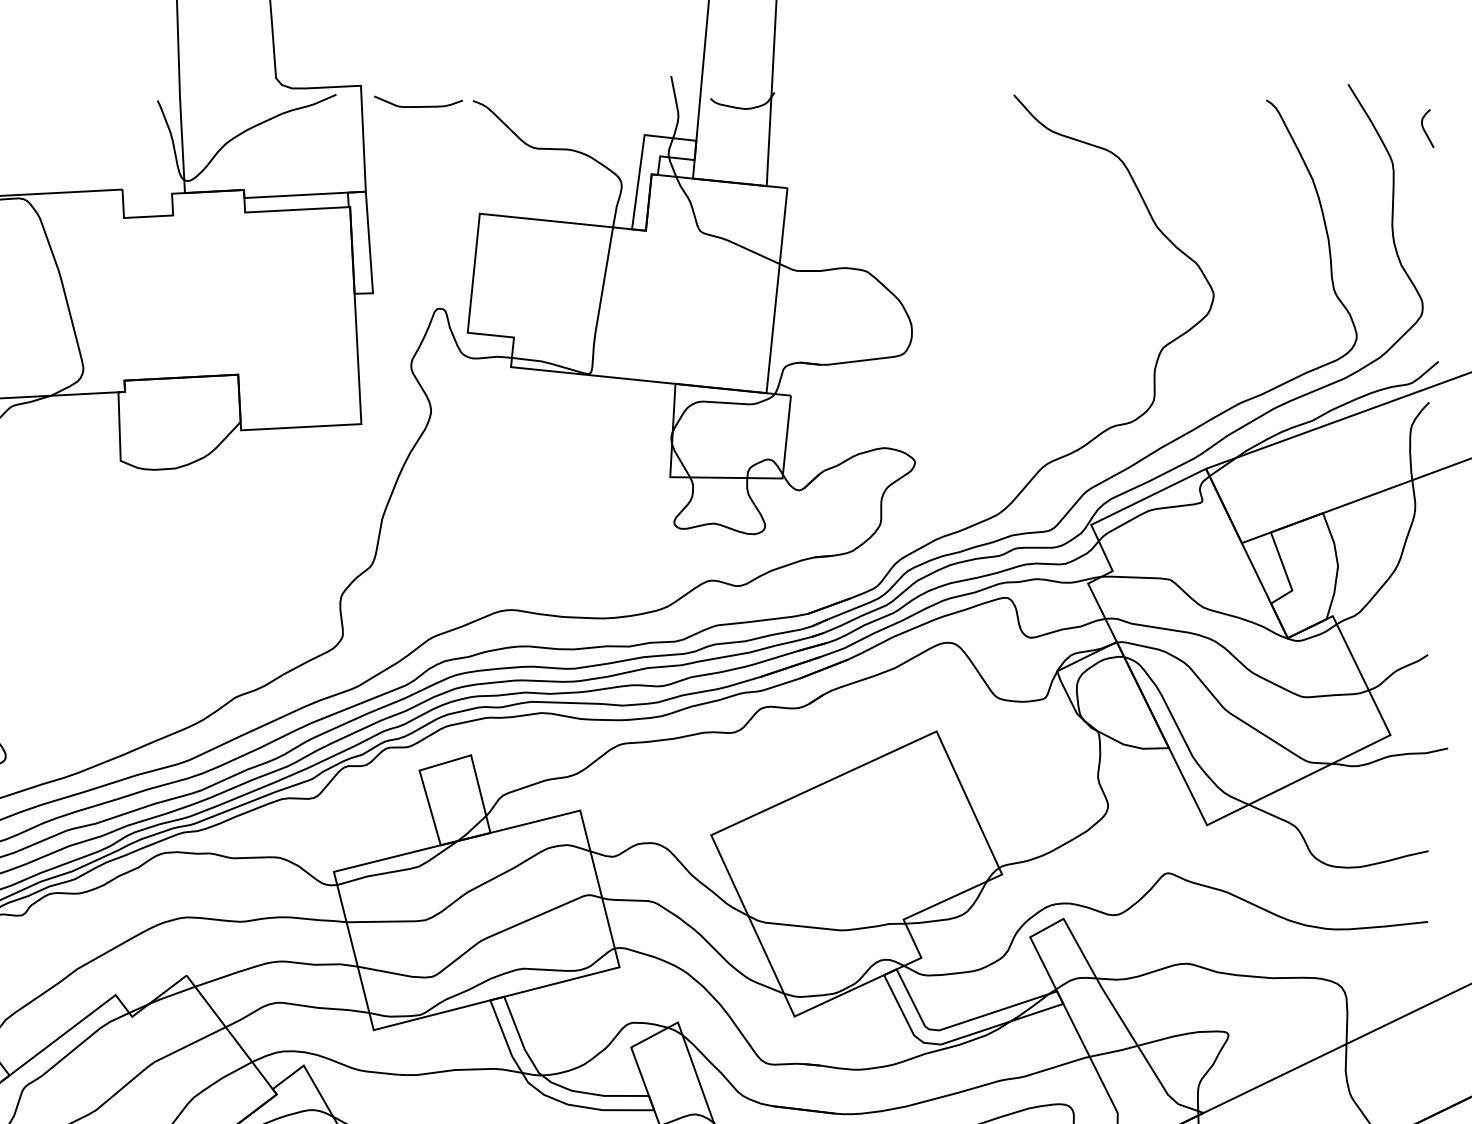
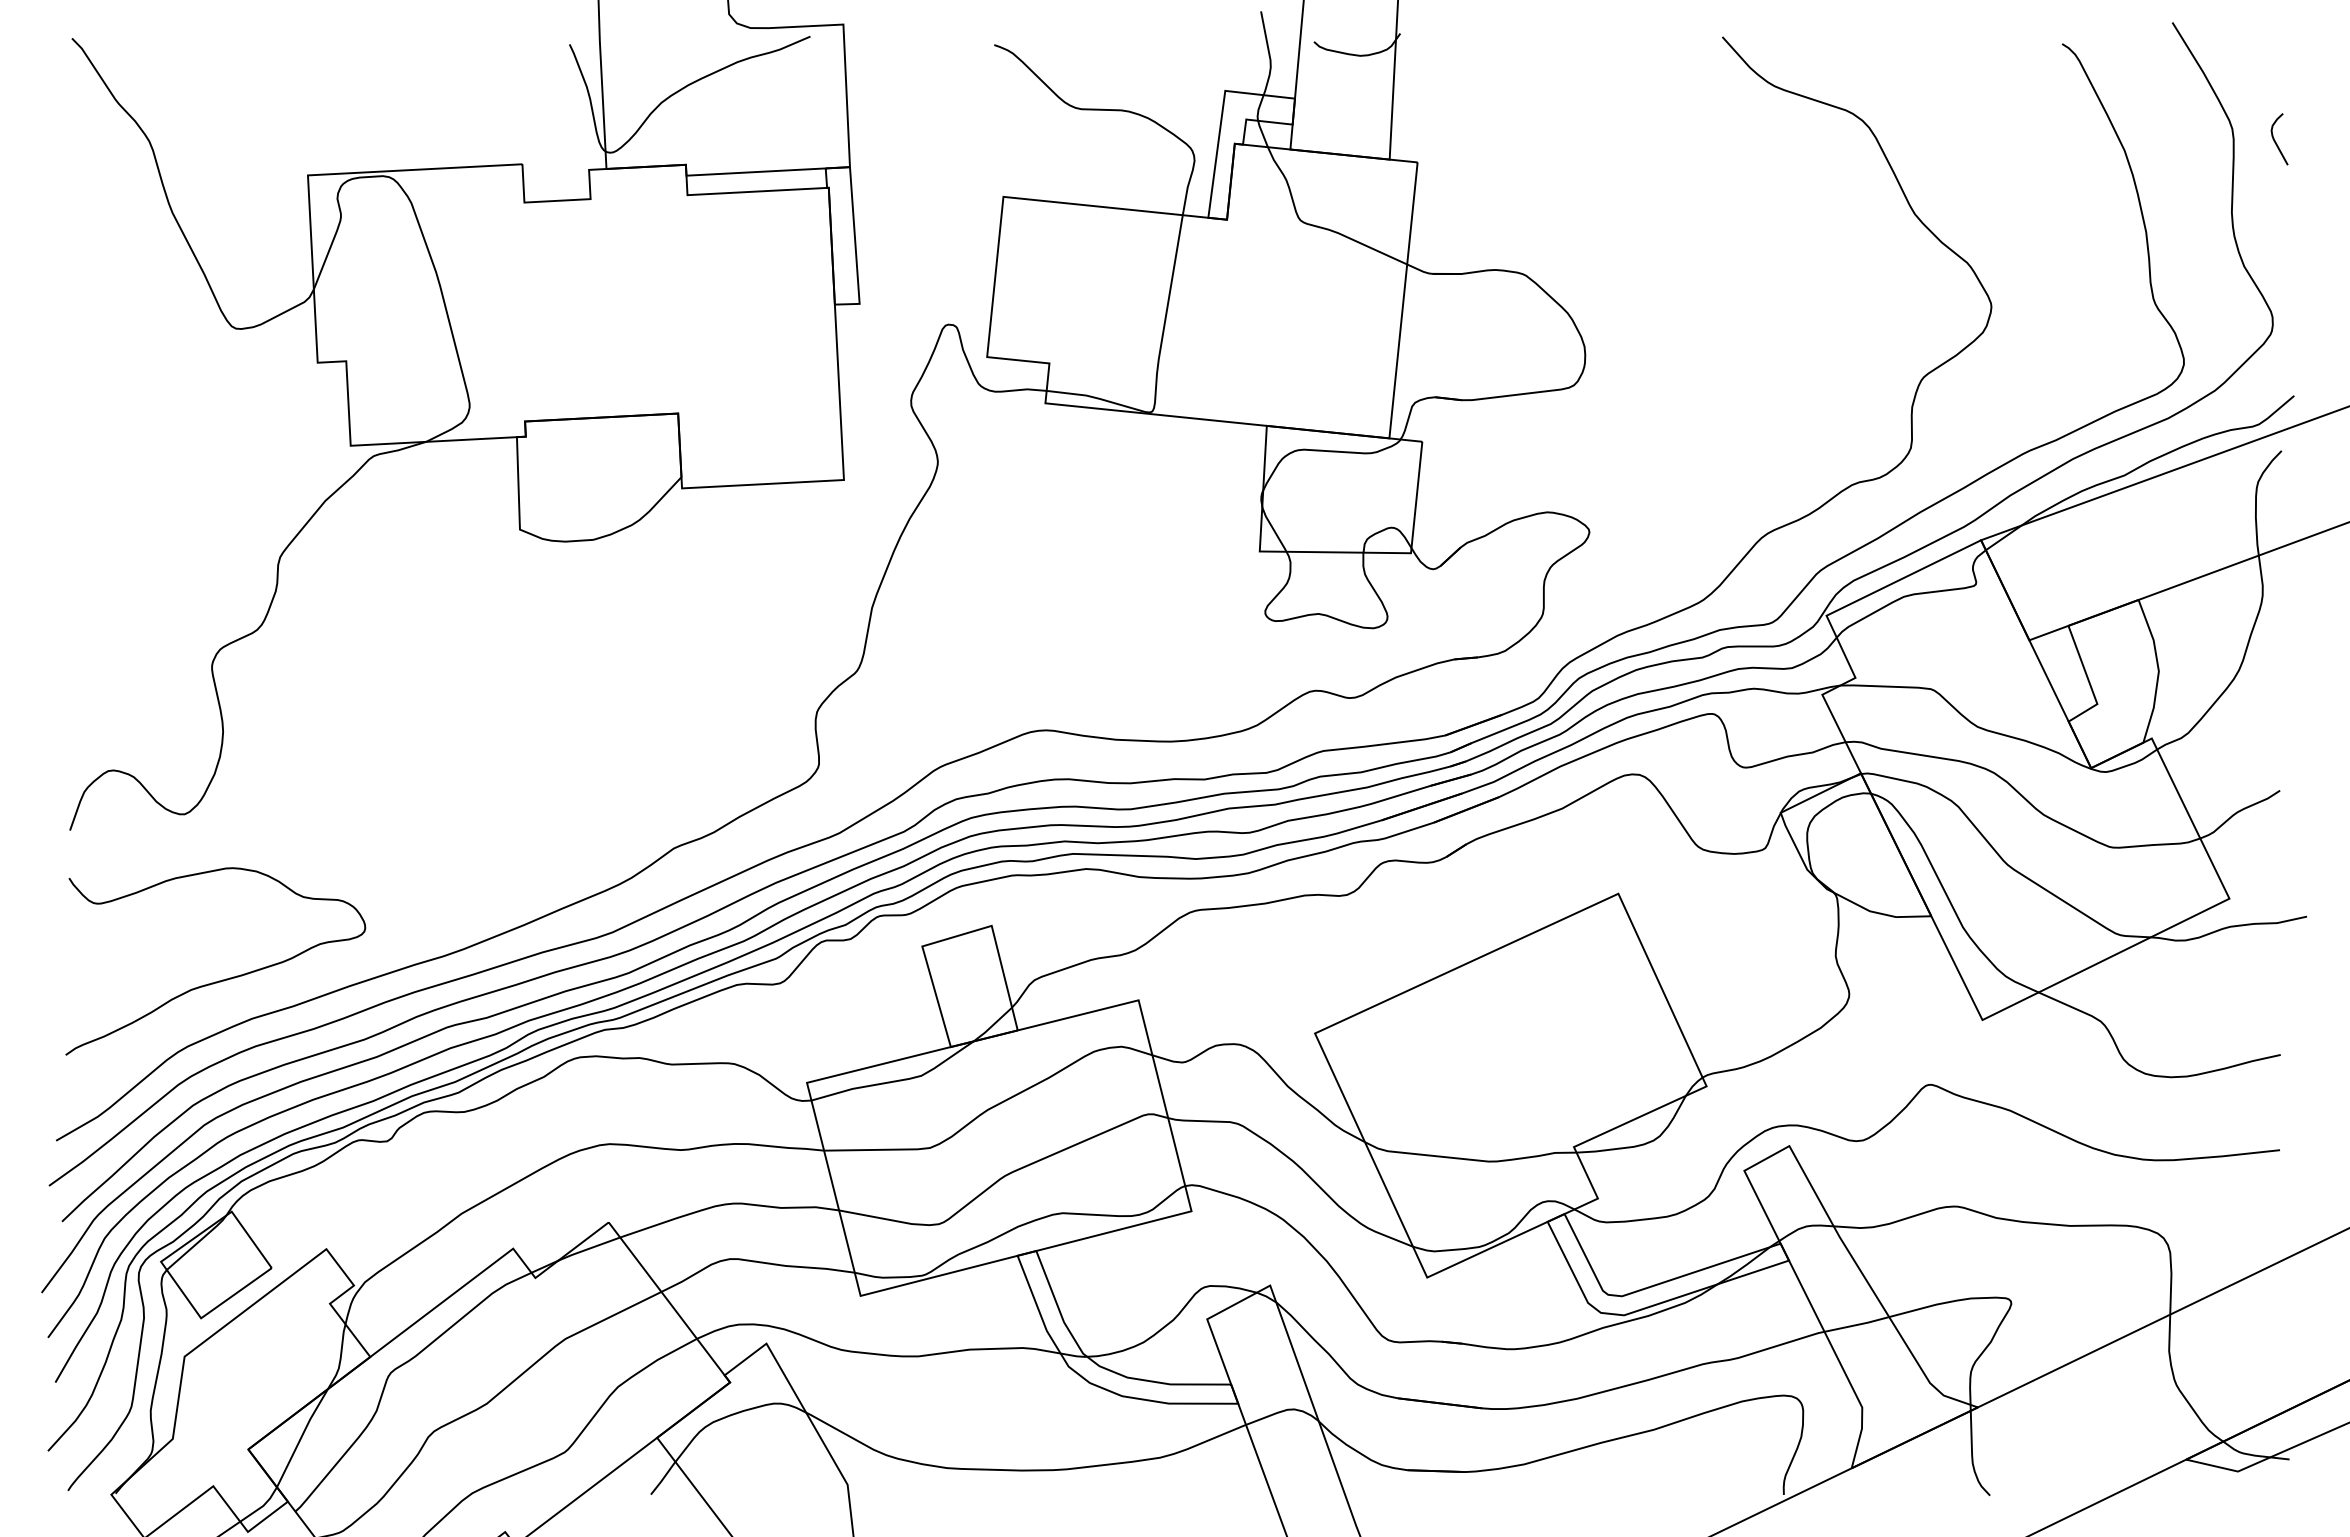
curve: (418, 106) -> (920, 52), removed
curve: (1424, 129) -> (2275, 140), moved

